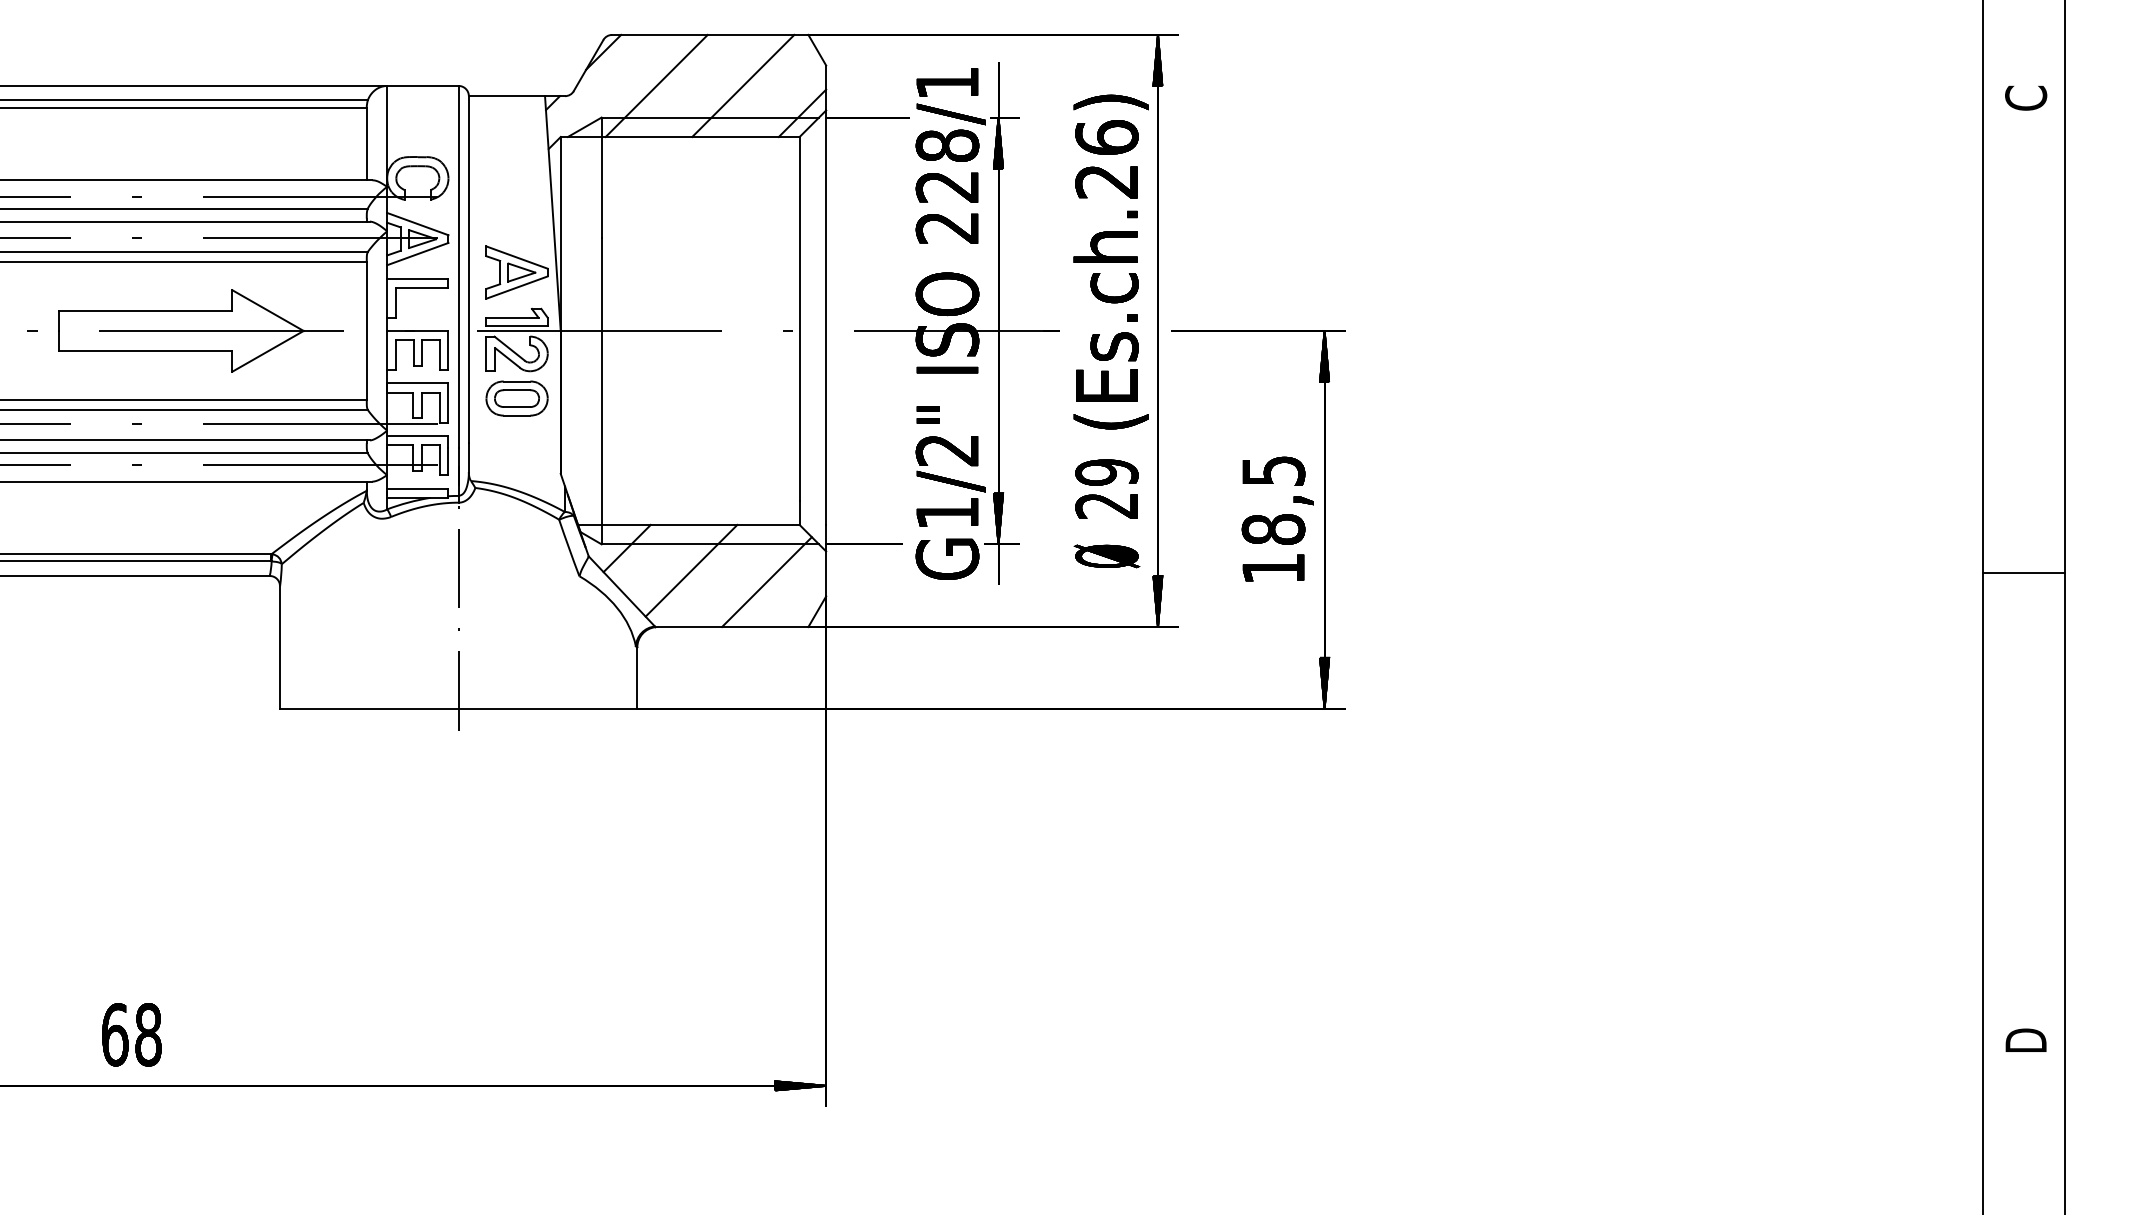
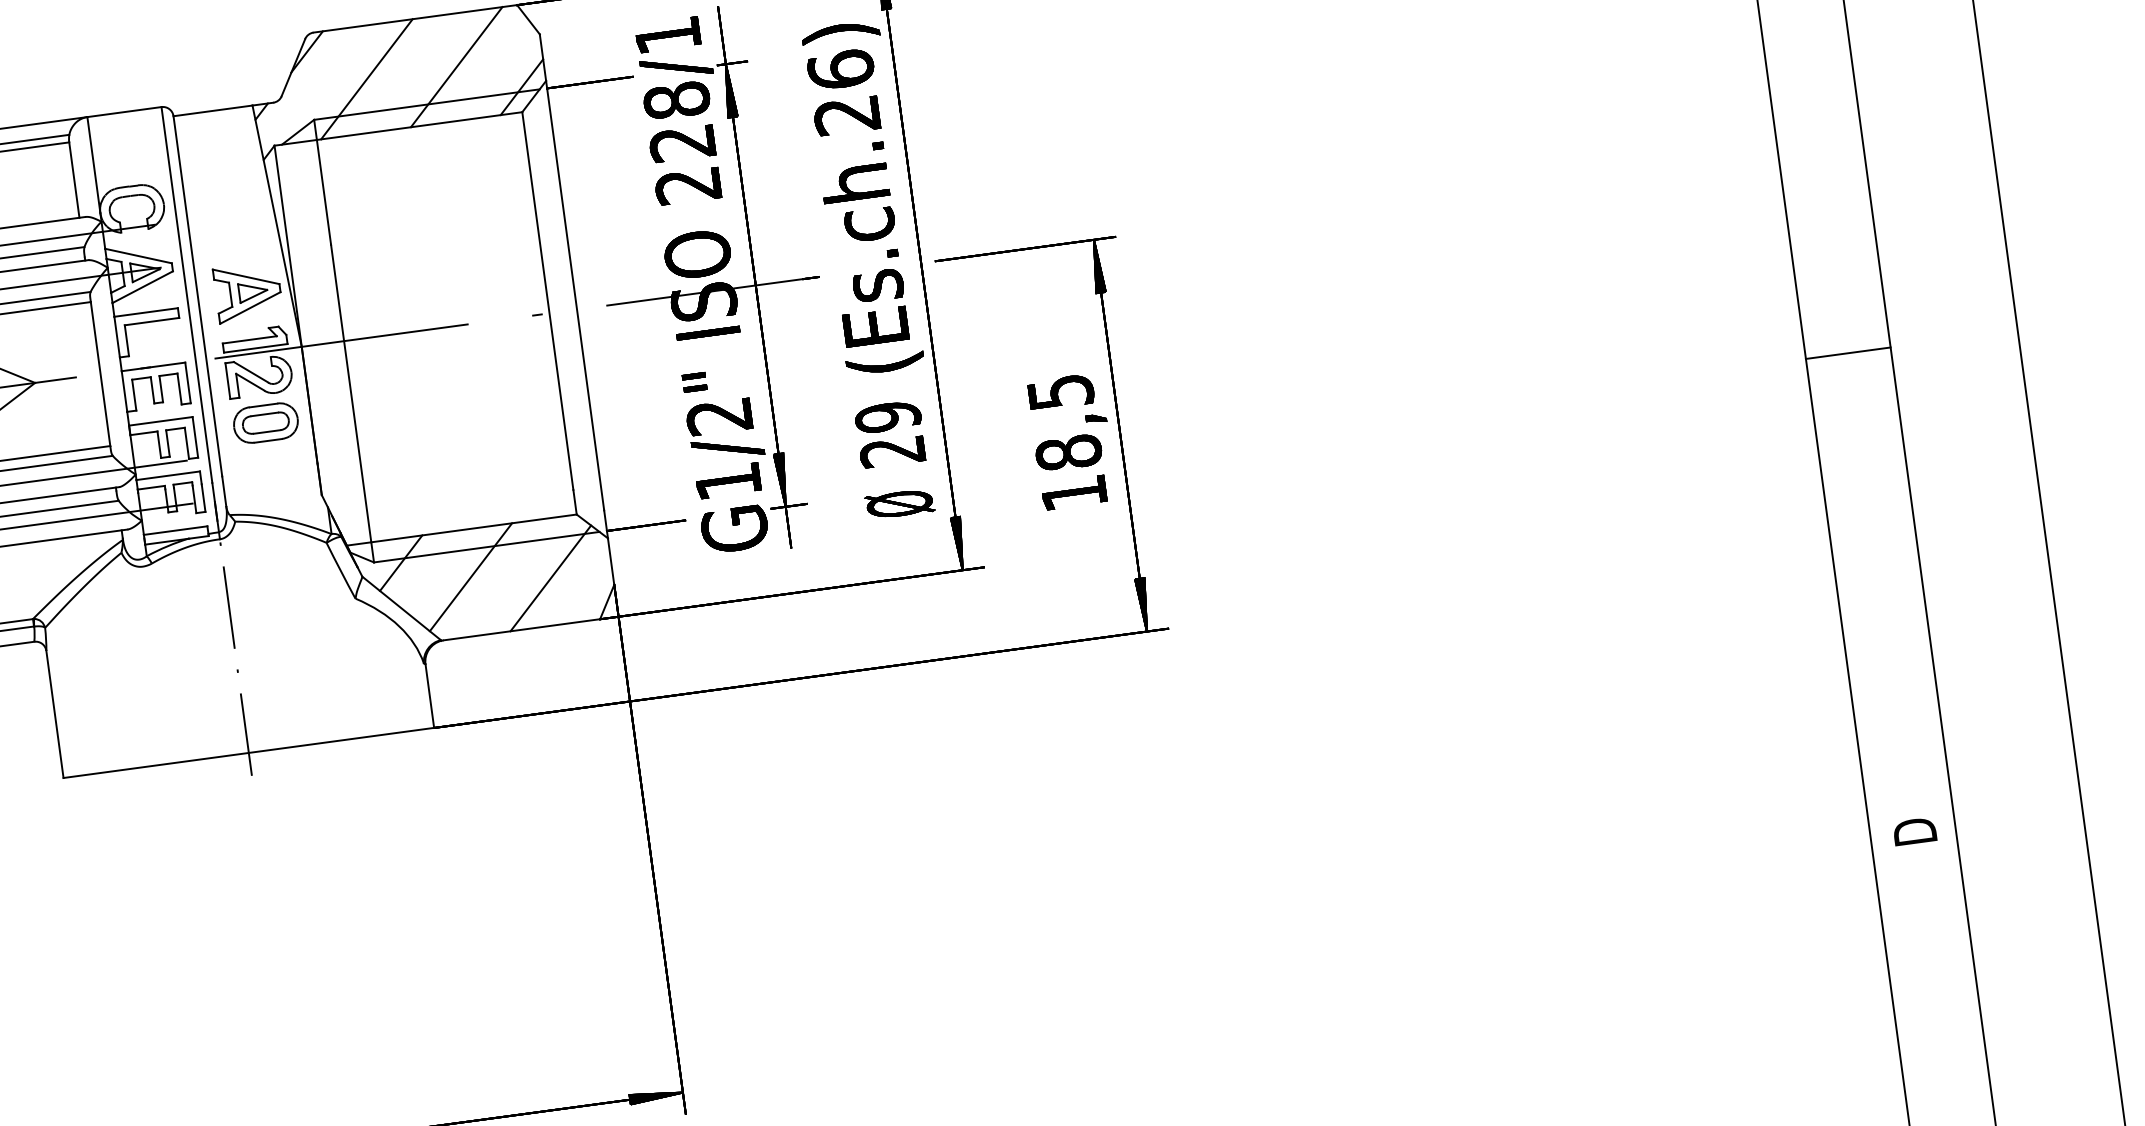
line: (2024, 572) -> (1848, 352), moved
text: (2025, 1039) -> (1914, 830), moved

